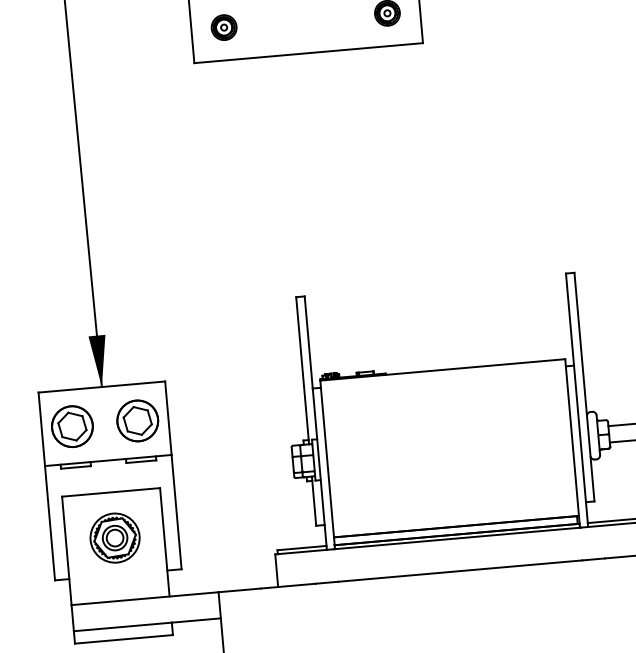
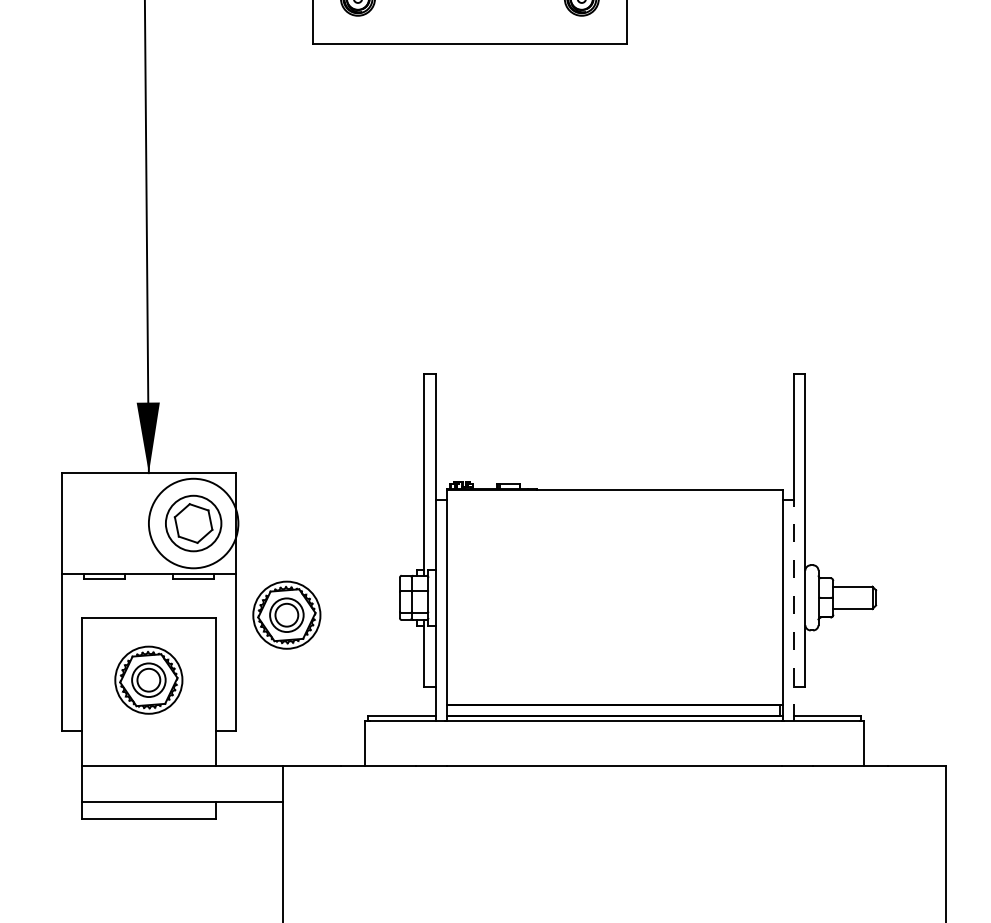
circle: (137, 420) -> (193, 523), size x1.6
part: (72, 426) -> (103, 523), removed
line: (580, 446) -> (793, 610), solid -> dashed
part: (211, 481) -> (286, 614), added

